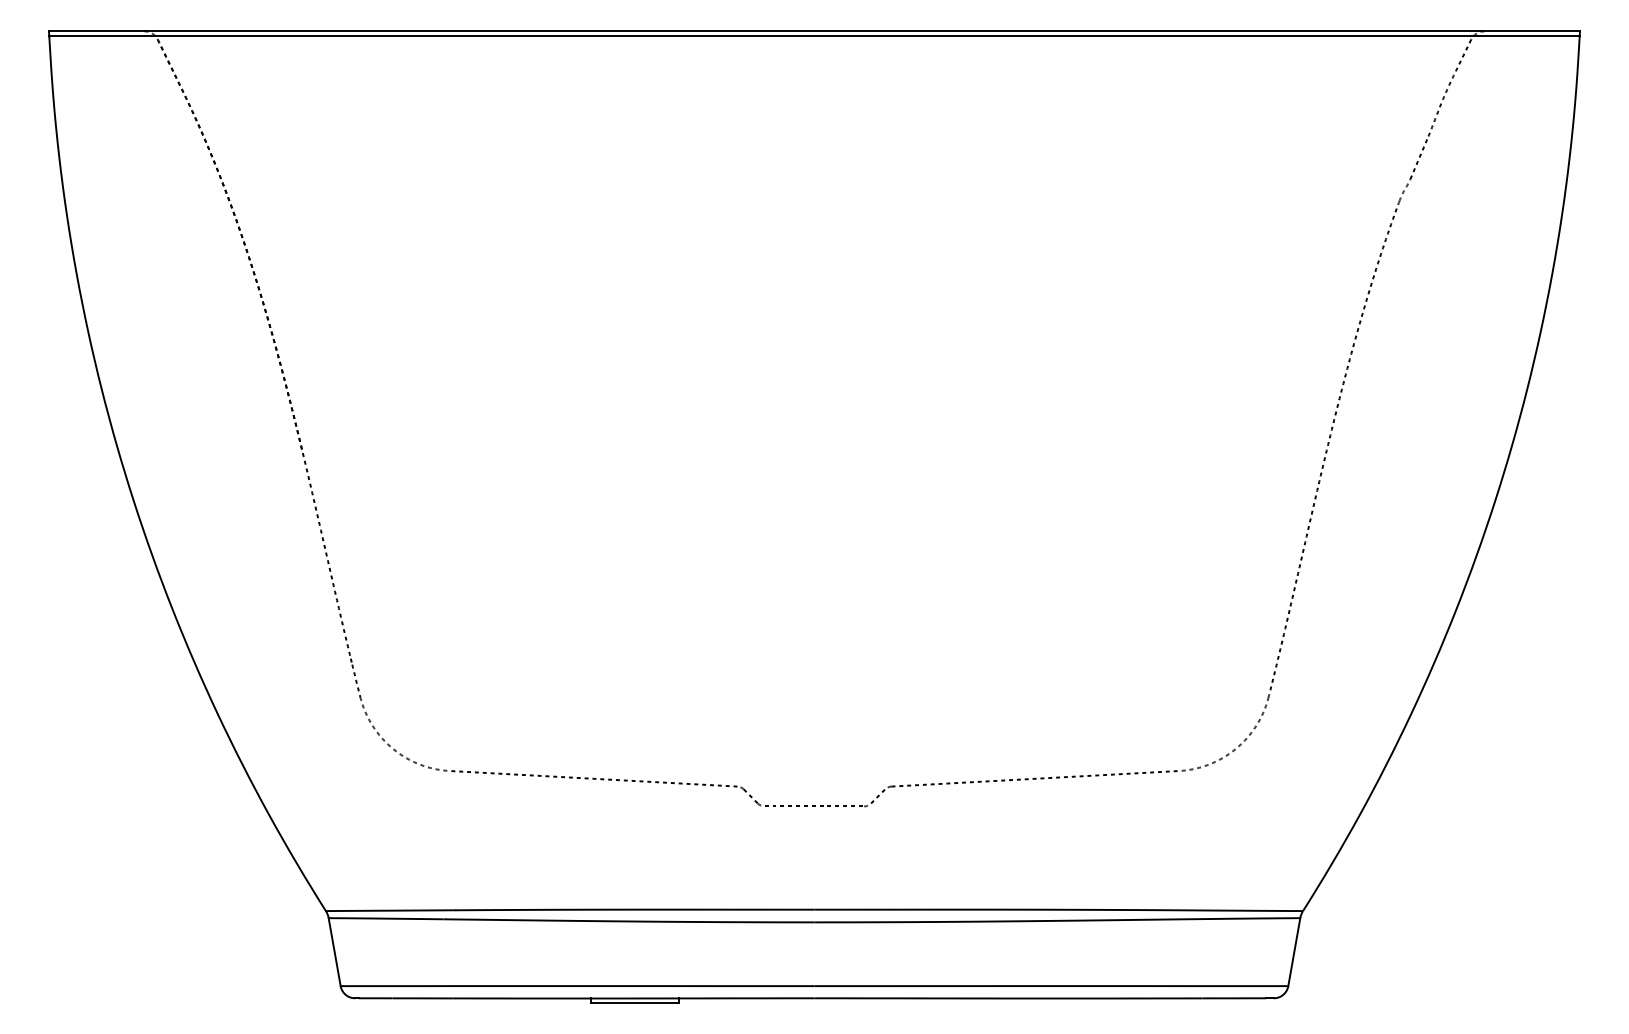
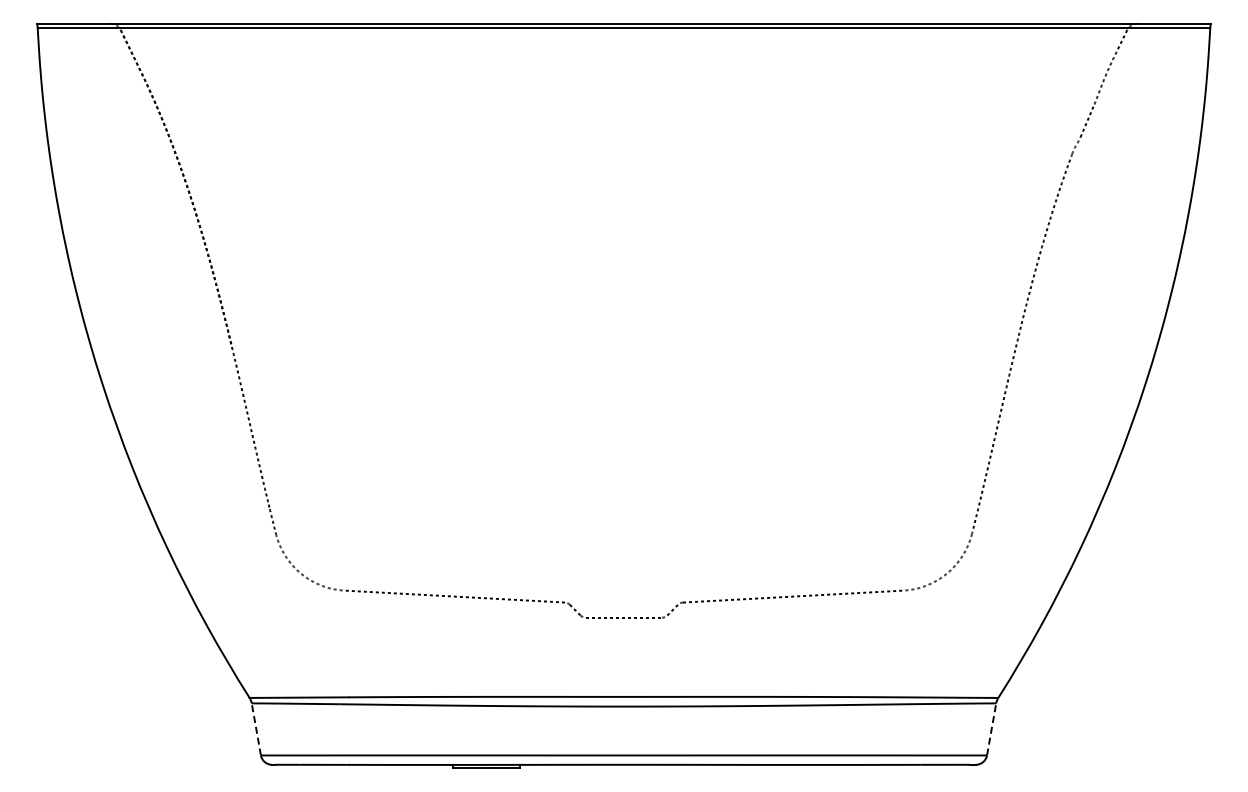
line: (334, 950) -> (256, 728), solid -> dashed
line: (1294, 950) -> (991, 728), solid -> dashed

